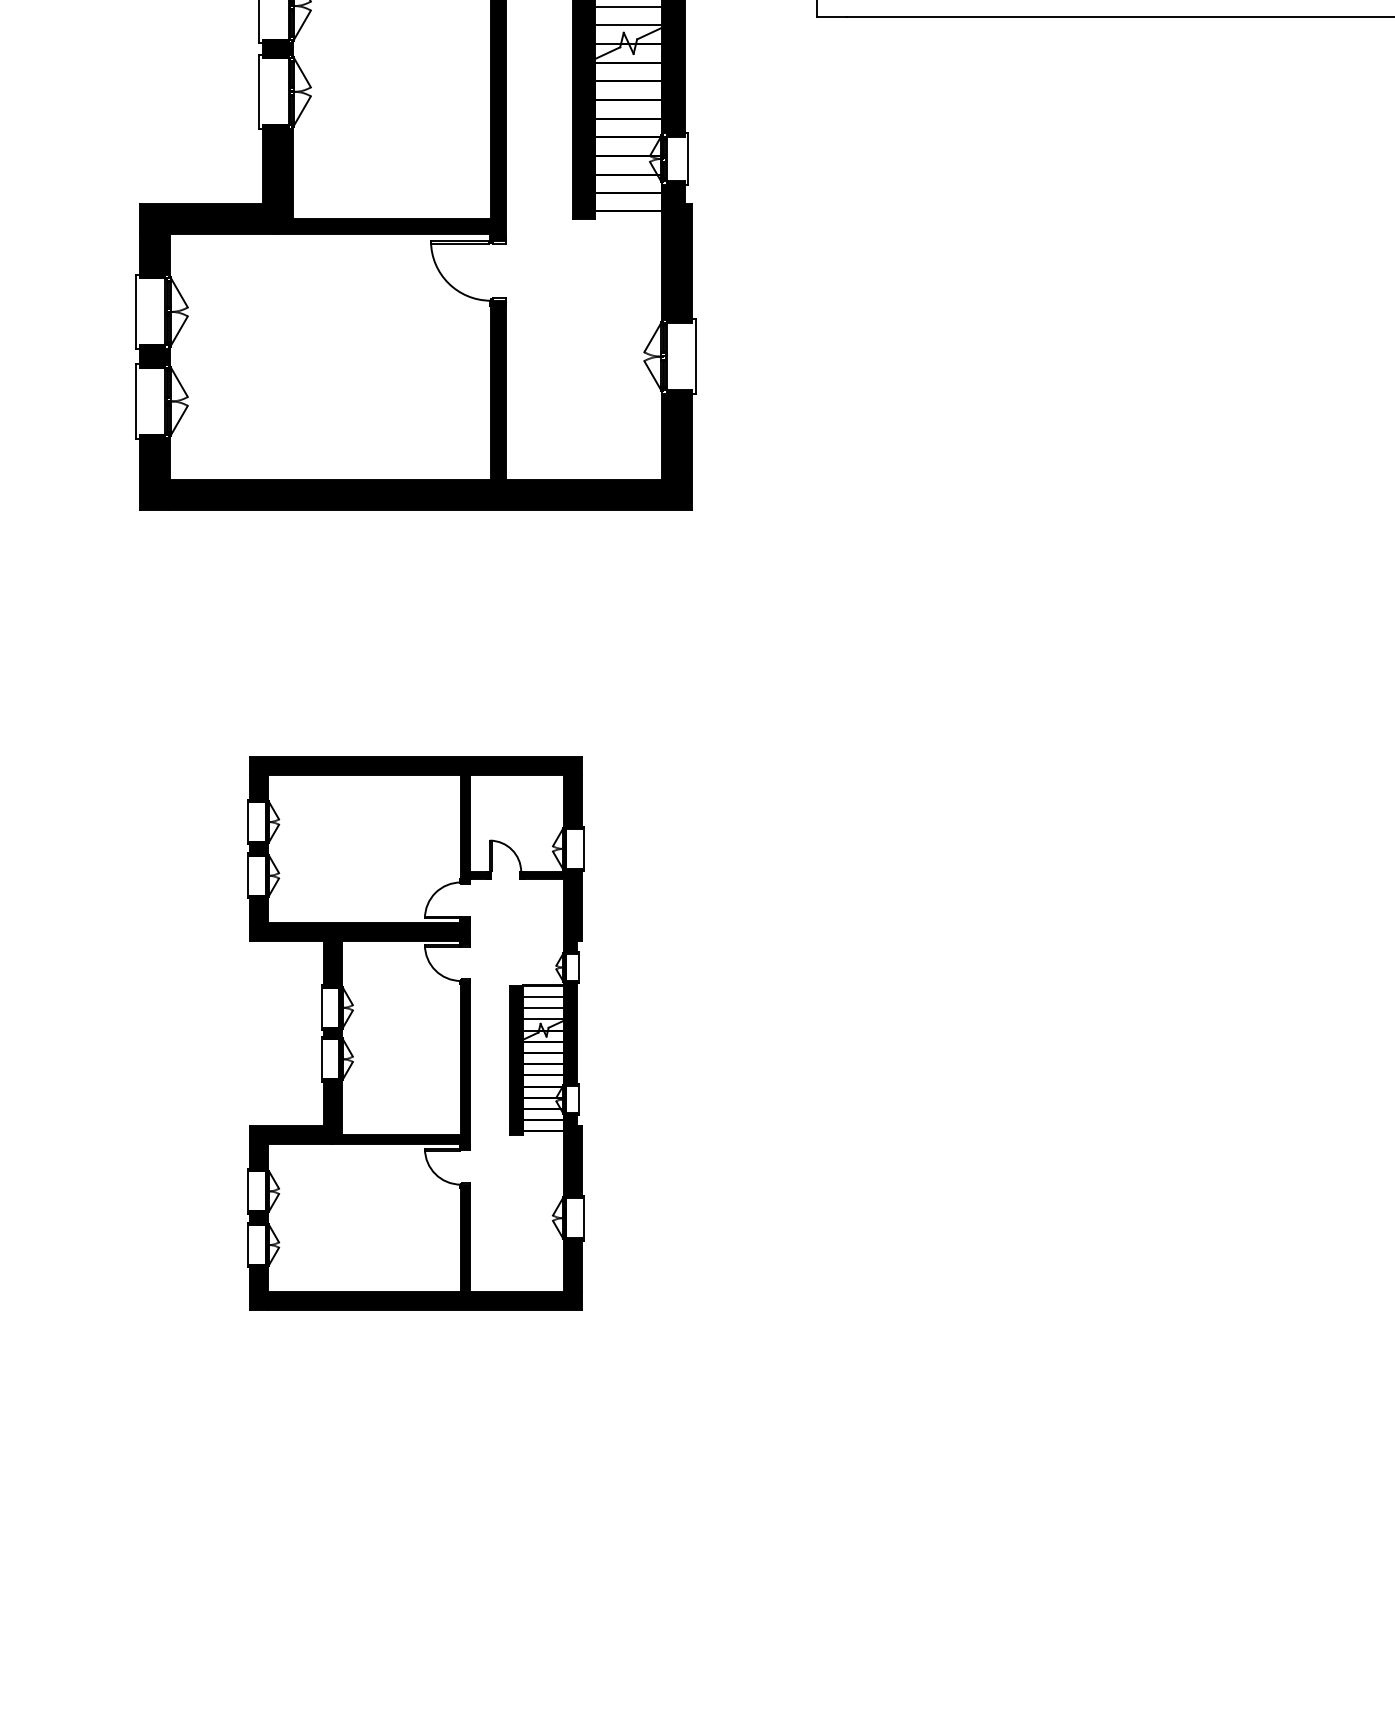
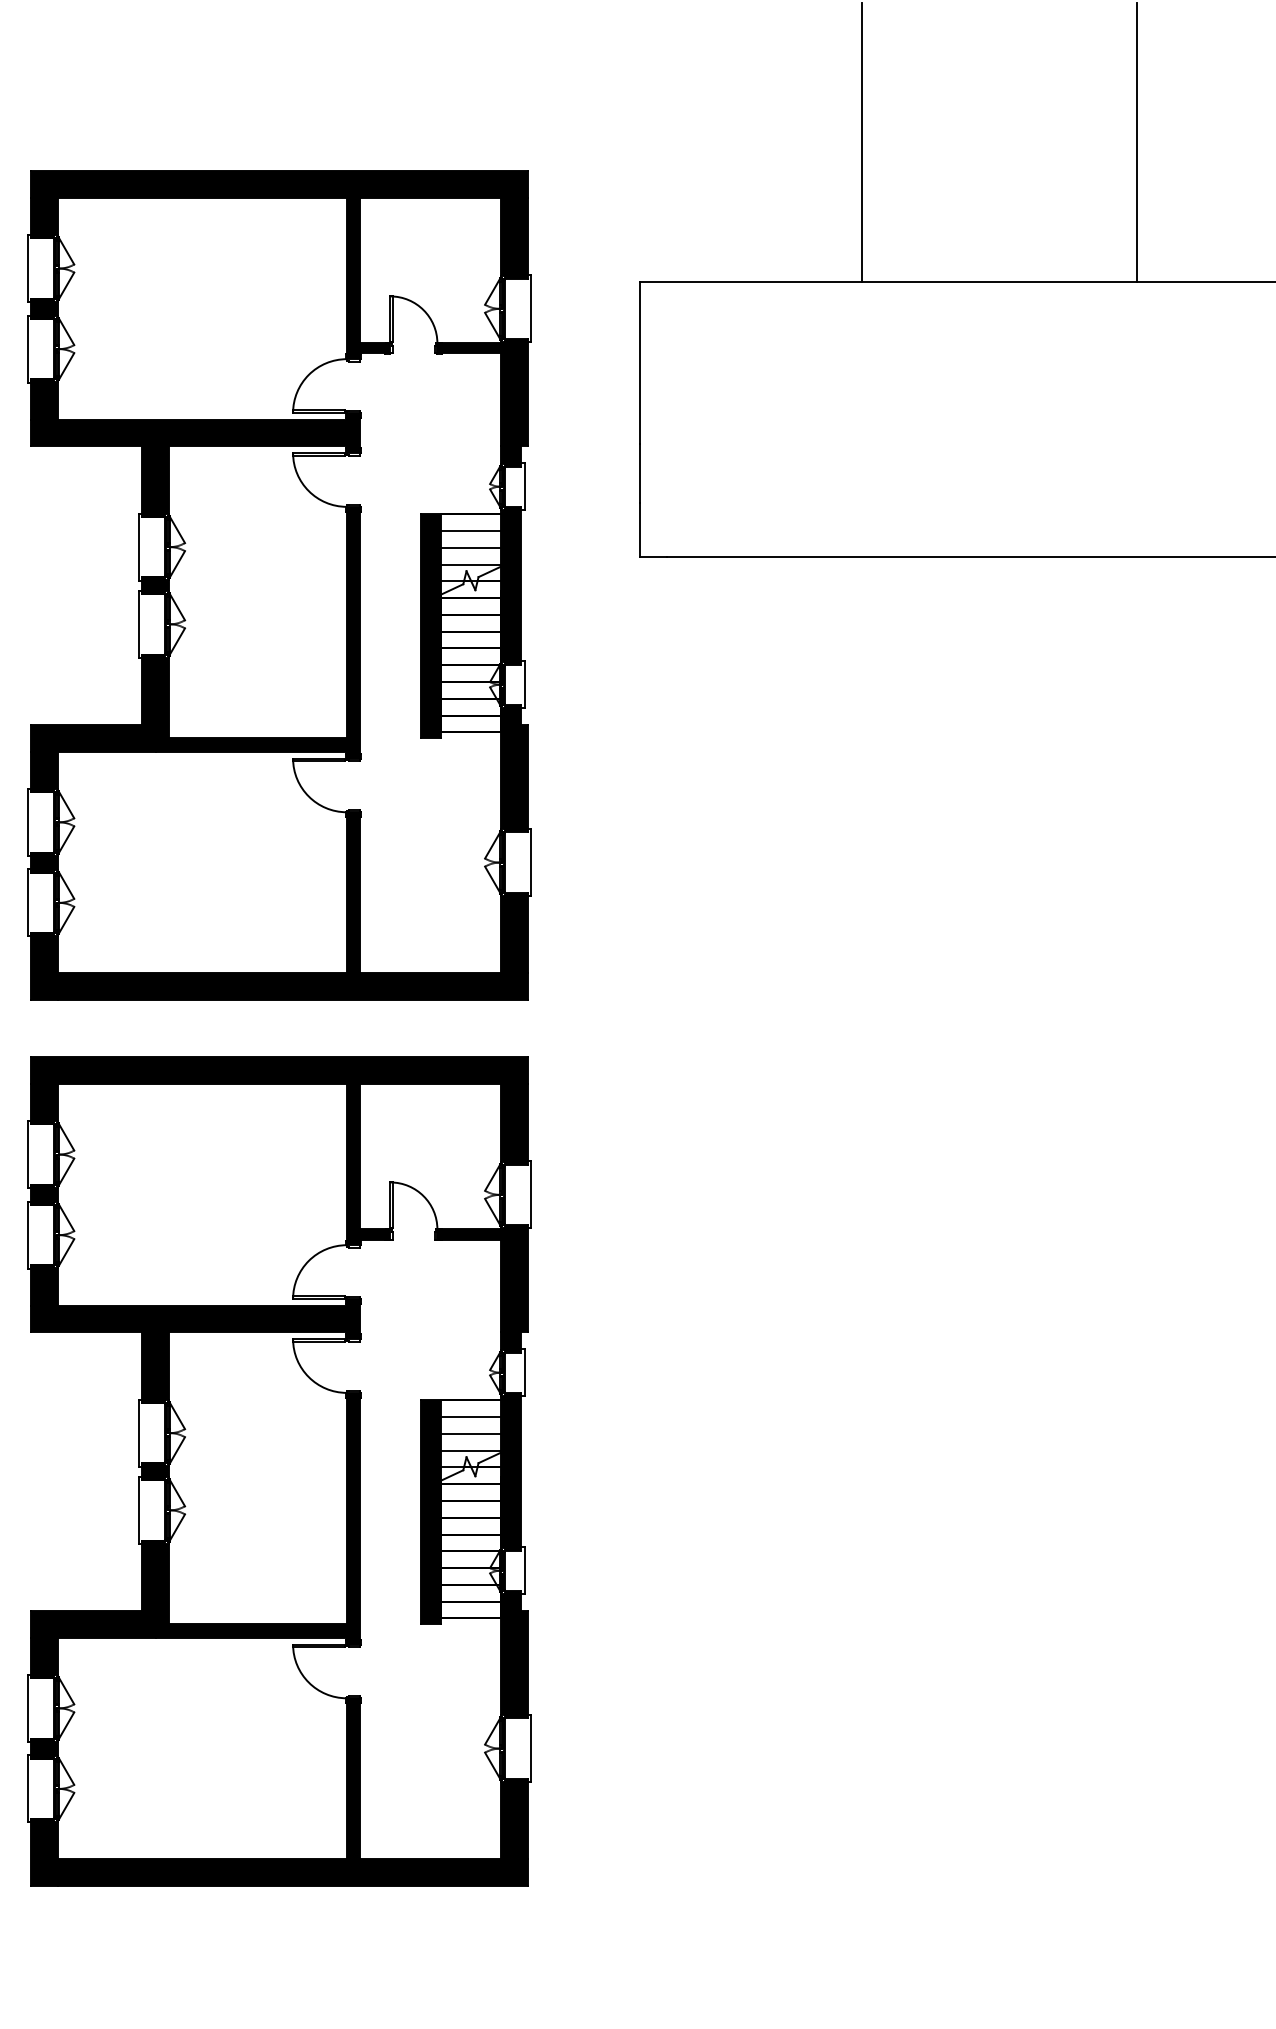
part: (415, 1033) -> (279, 1471), size x1.67

